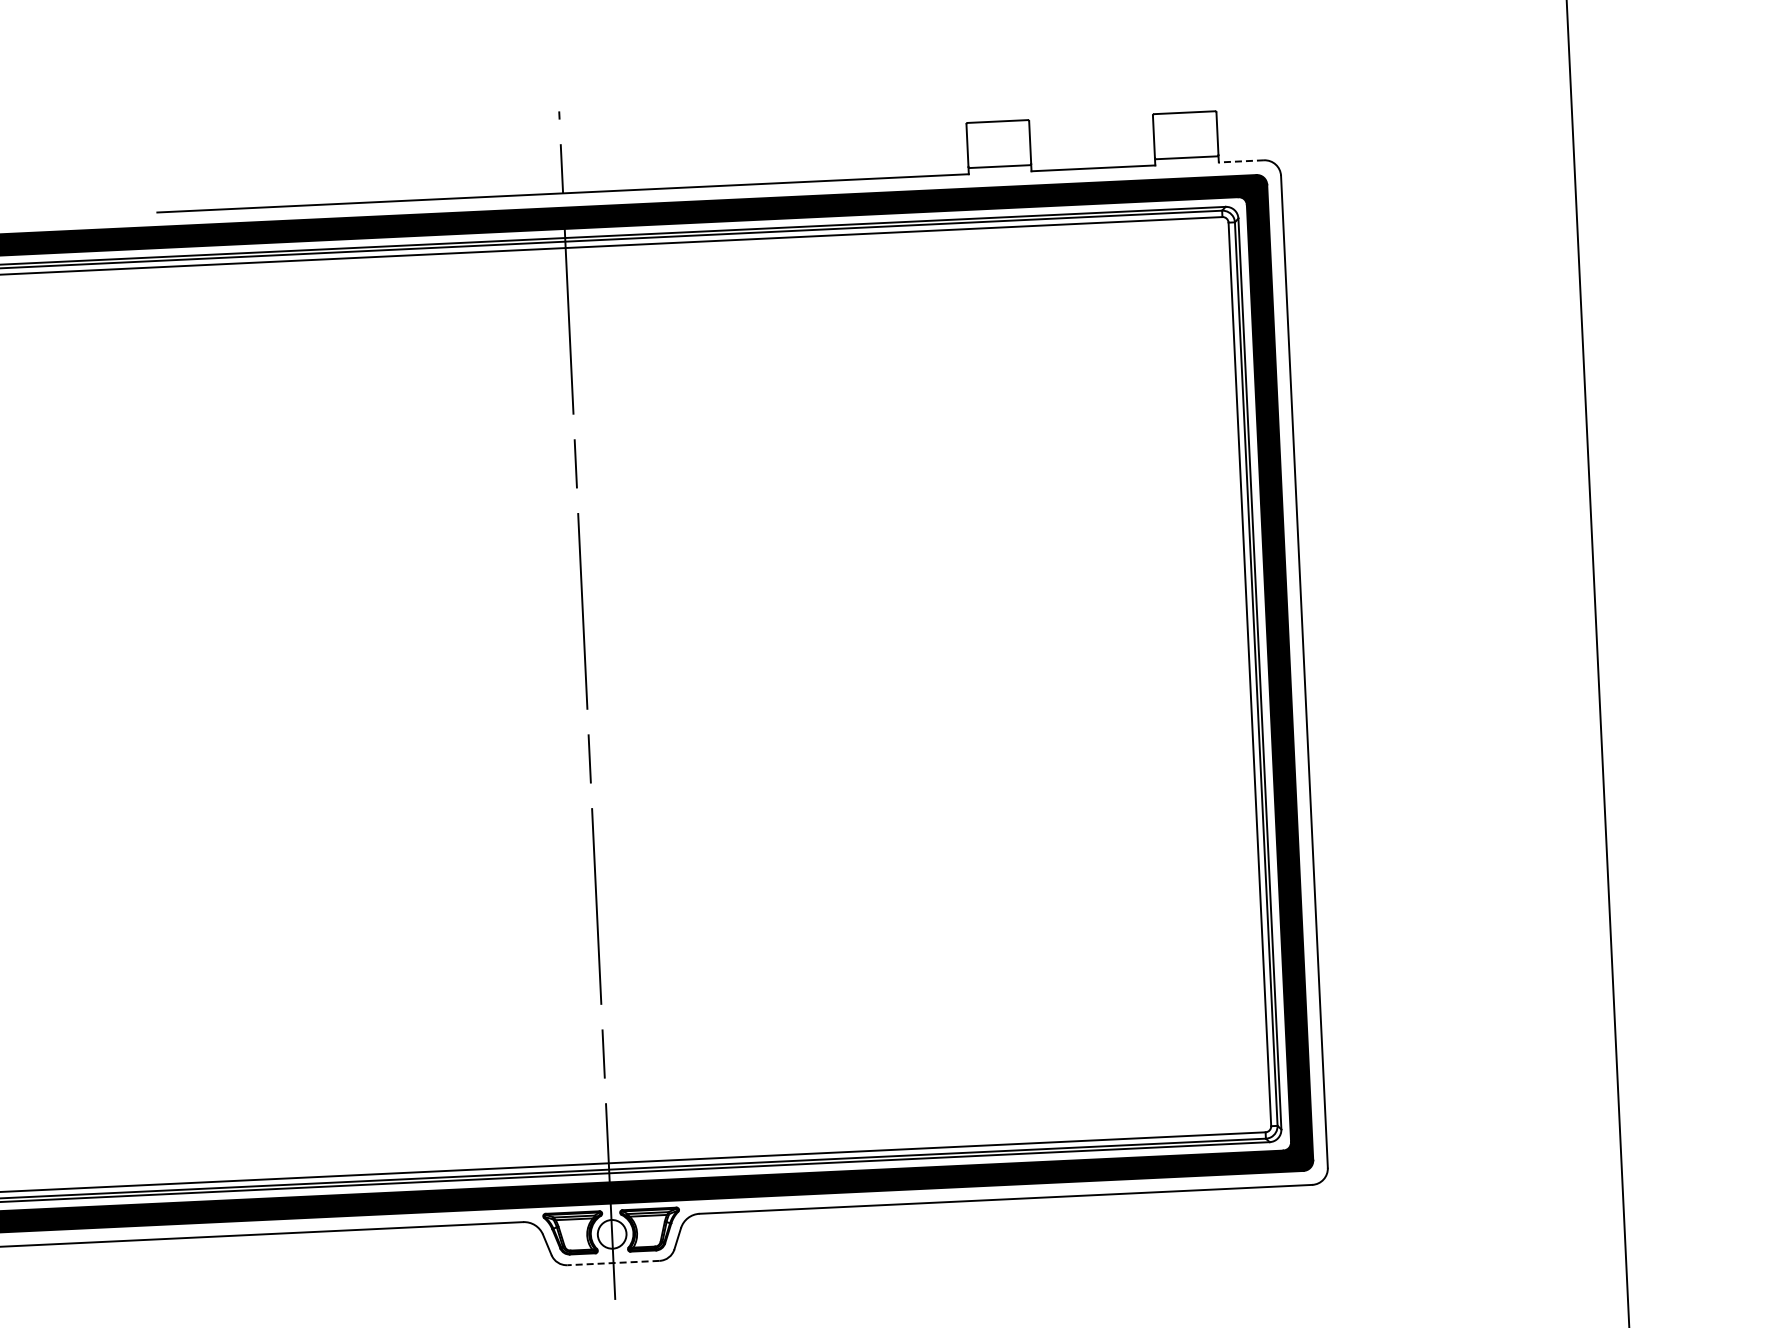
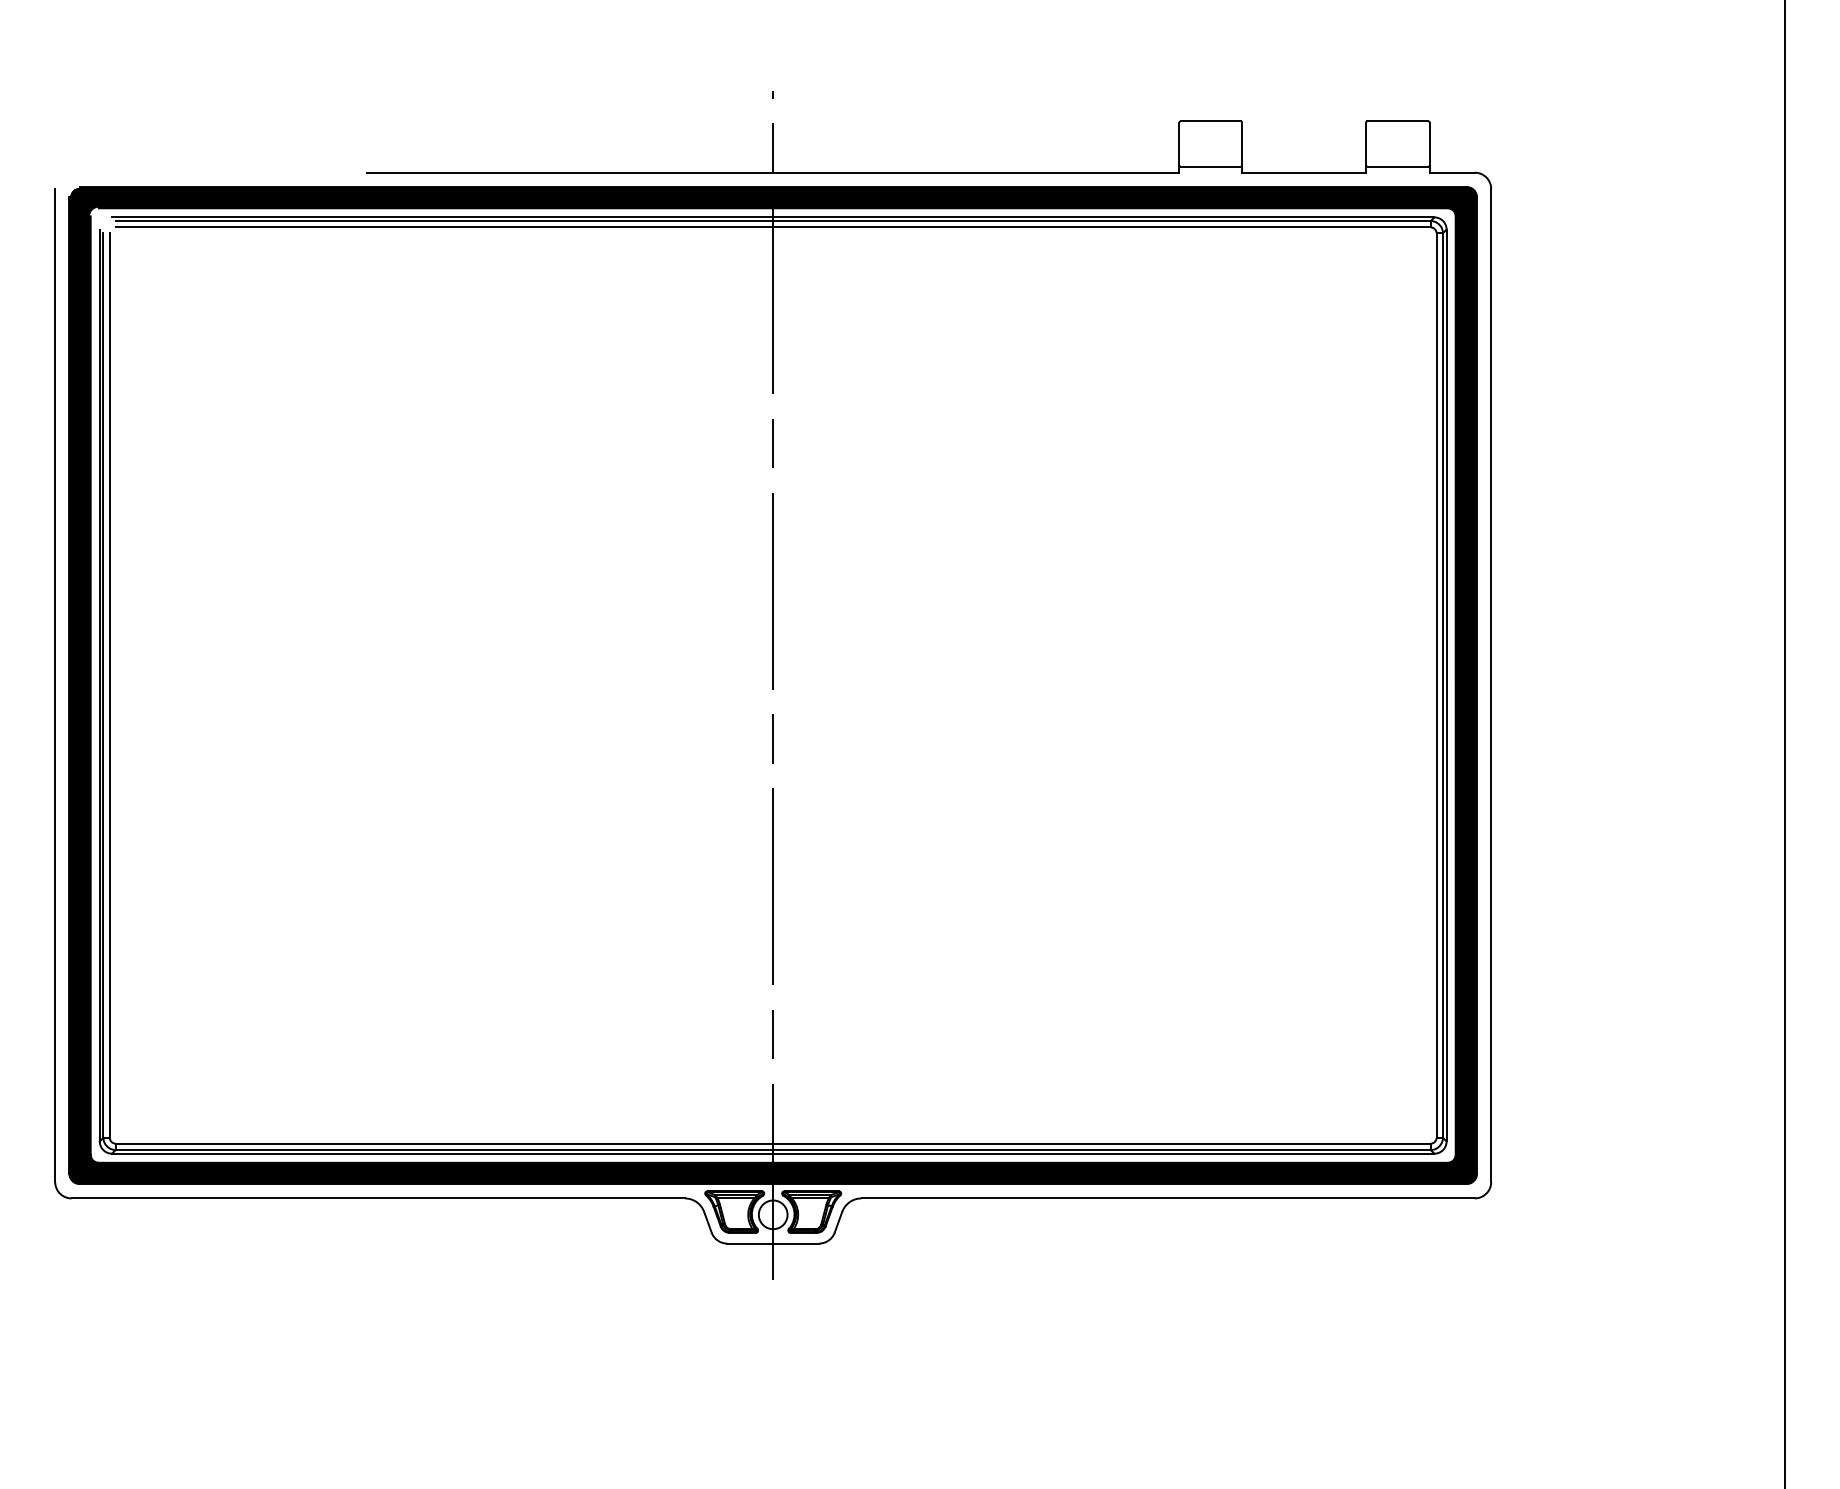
line: (1241, 161) -> (1452, 172), dashed -> solid
line: (612, 1263) -> (772, 1243), dashed -> solid

